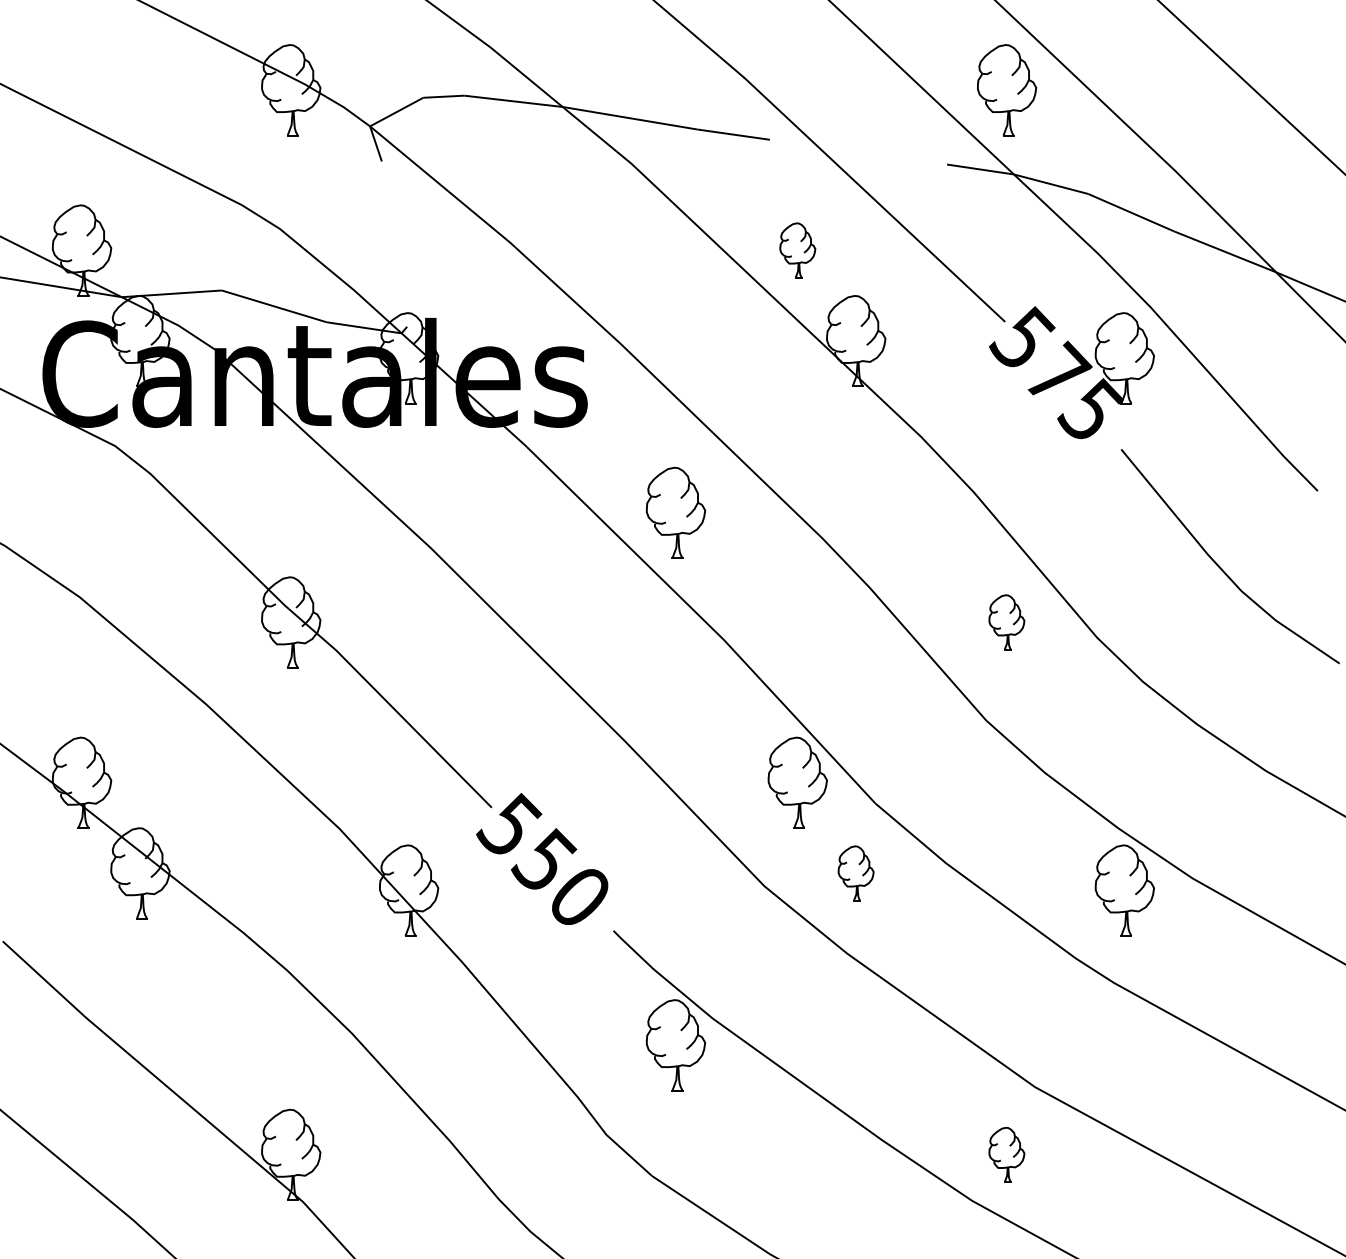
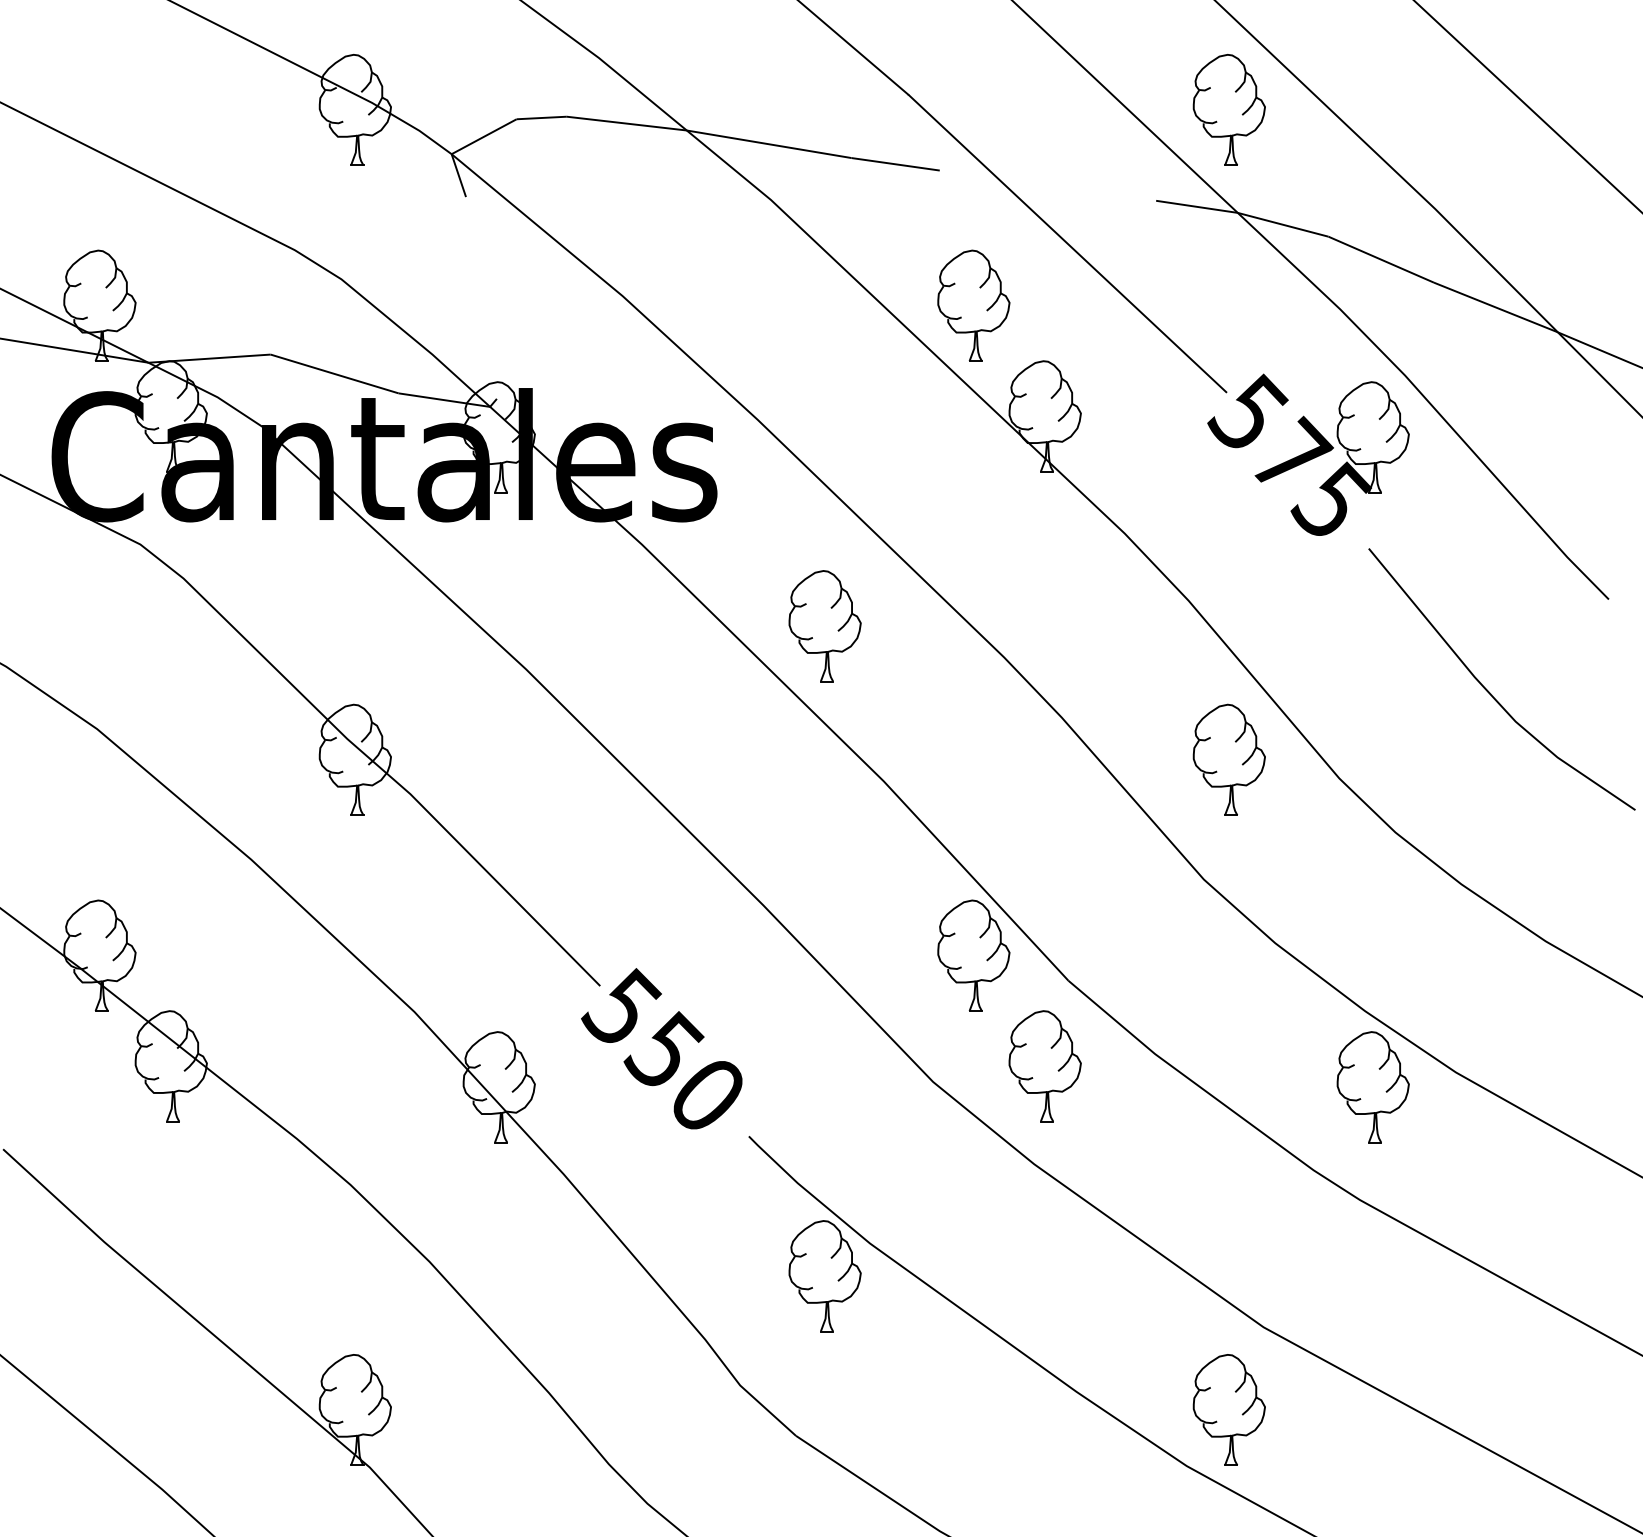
part: (797, 250) -> (973, 305), size x1.67
part: (1006, 622) -> (1228, 759), size x1.67
part: (855, 873) -> (1044, 1066), size x1.67
part: (1006, 1154) -> (1228, 1409), size x1.67

